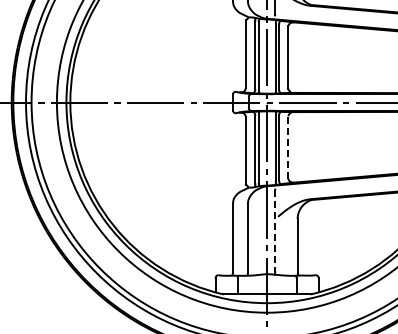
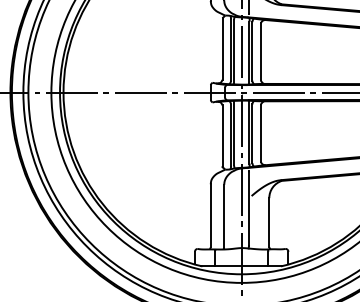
line: (288, 147) -> (261, 133), dashed -> solid
line: (275, 231) -> (249, 209), dashed -> solid

